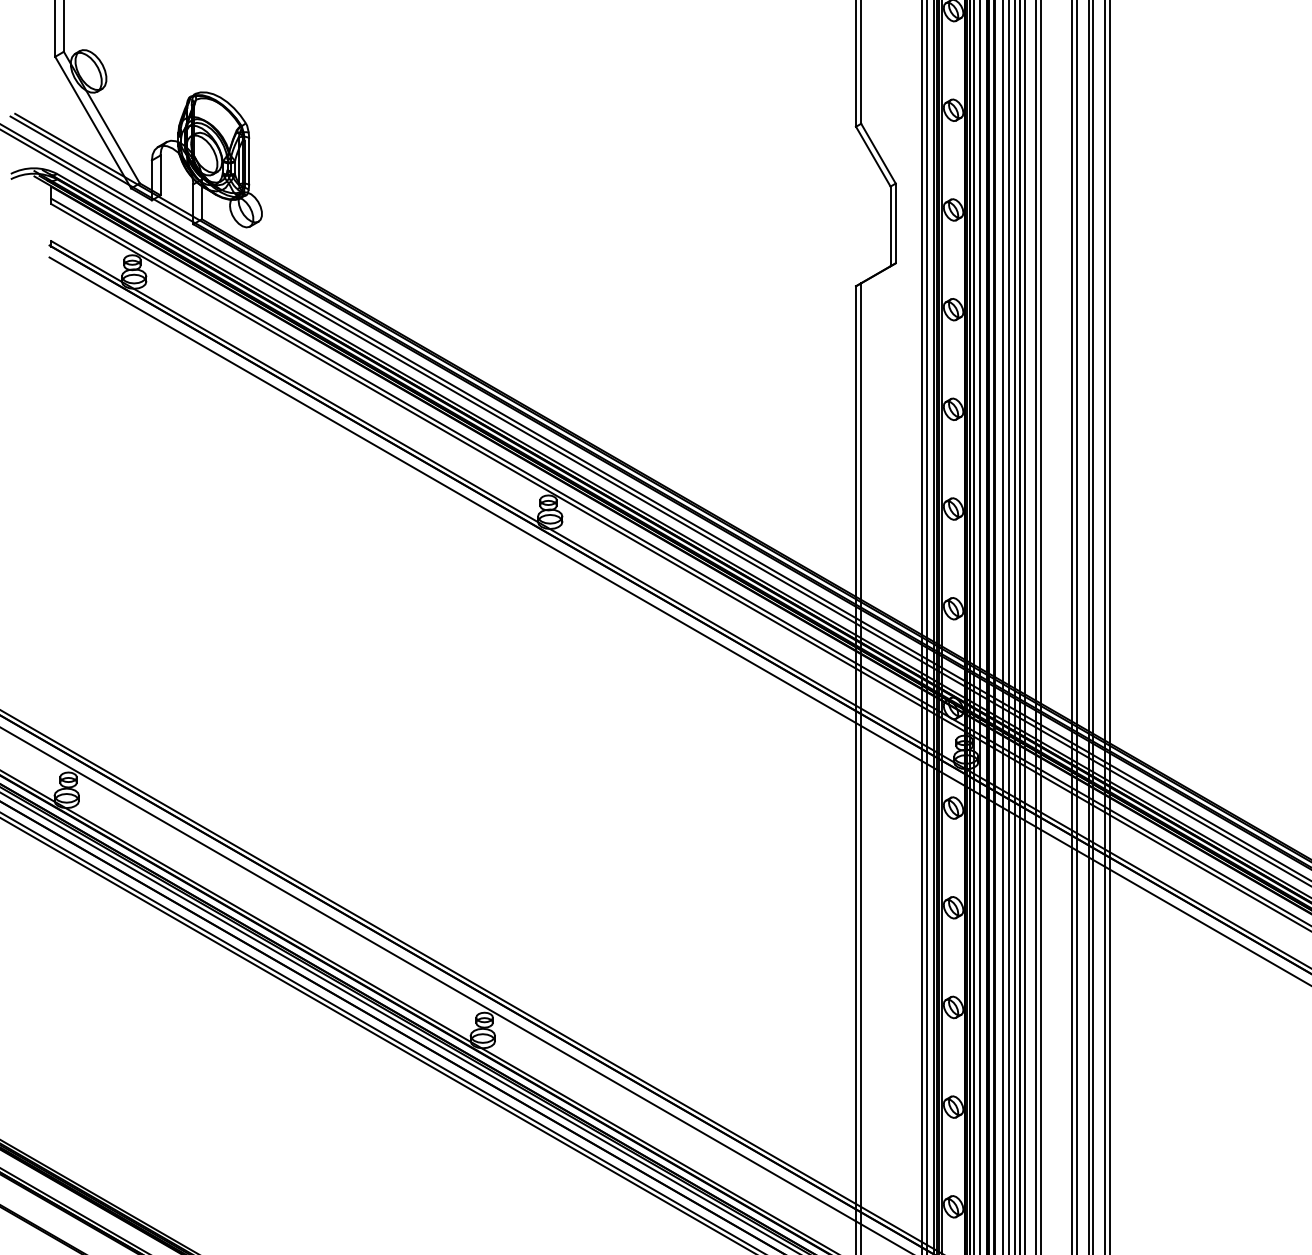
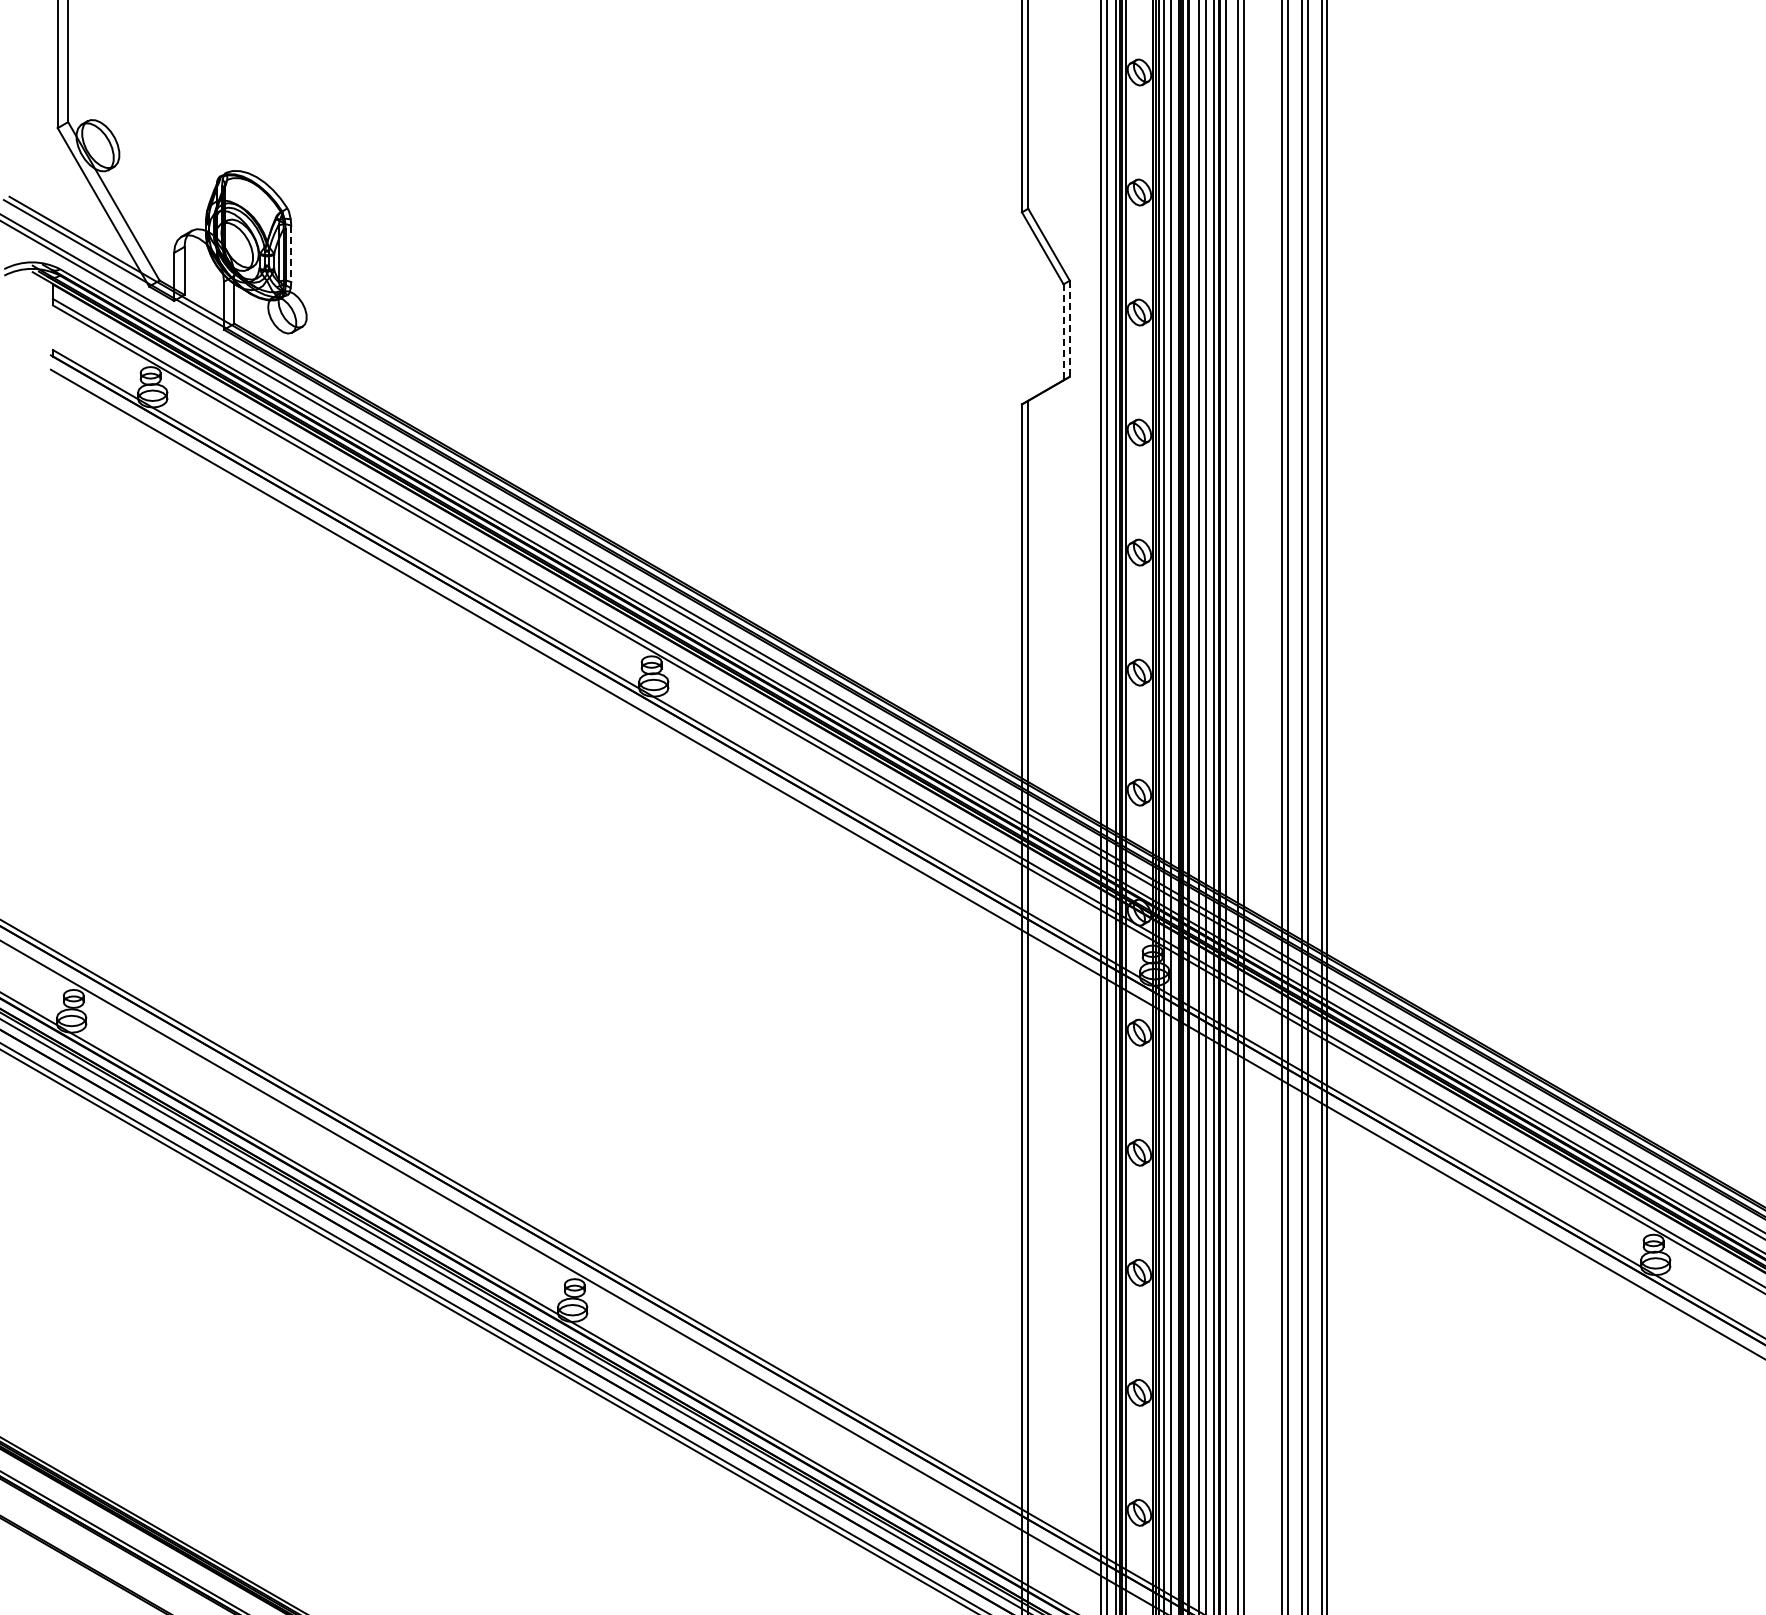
line: (249, 161) -> (291, 254), solid -> dashed
line: (895, 224) -> (1069, 329), solid -> dashed
line: (890, 226) -> (1063, 332), solid -> dashed

